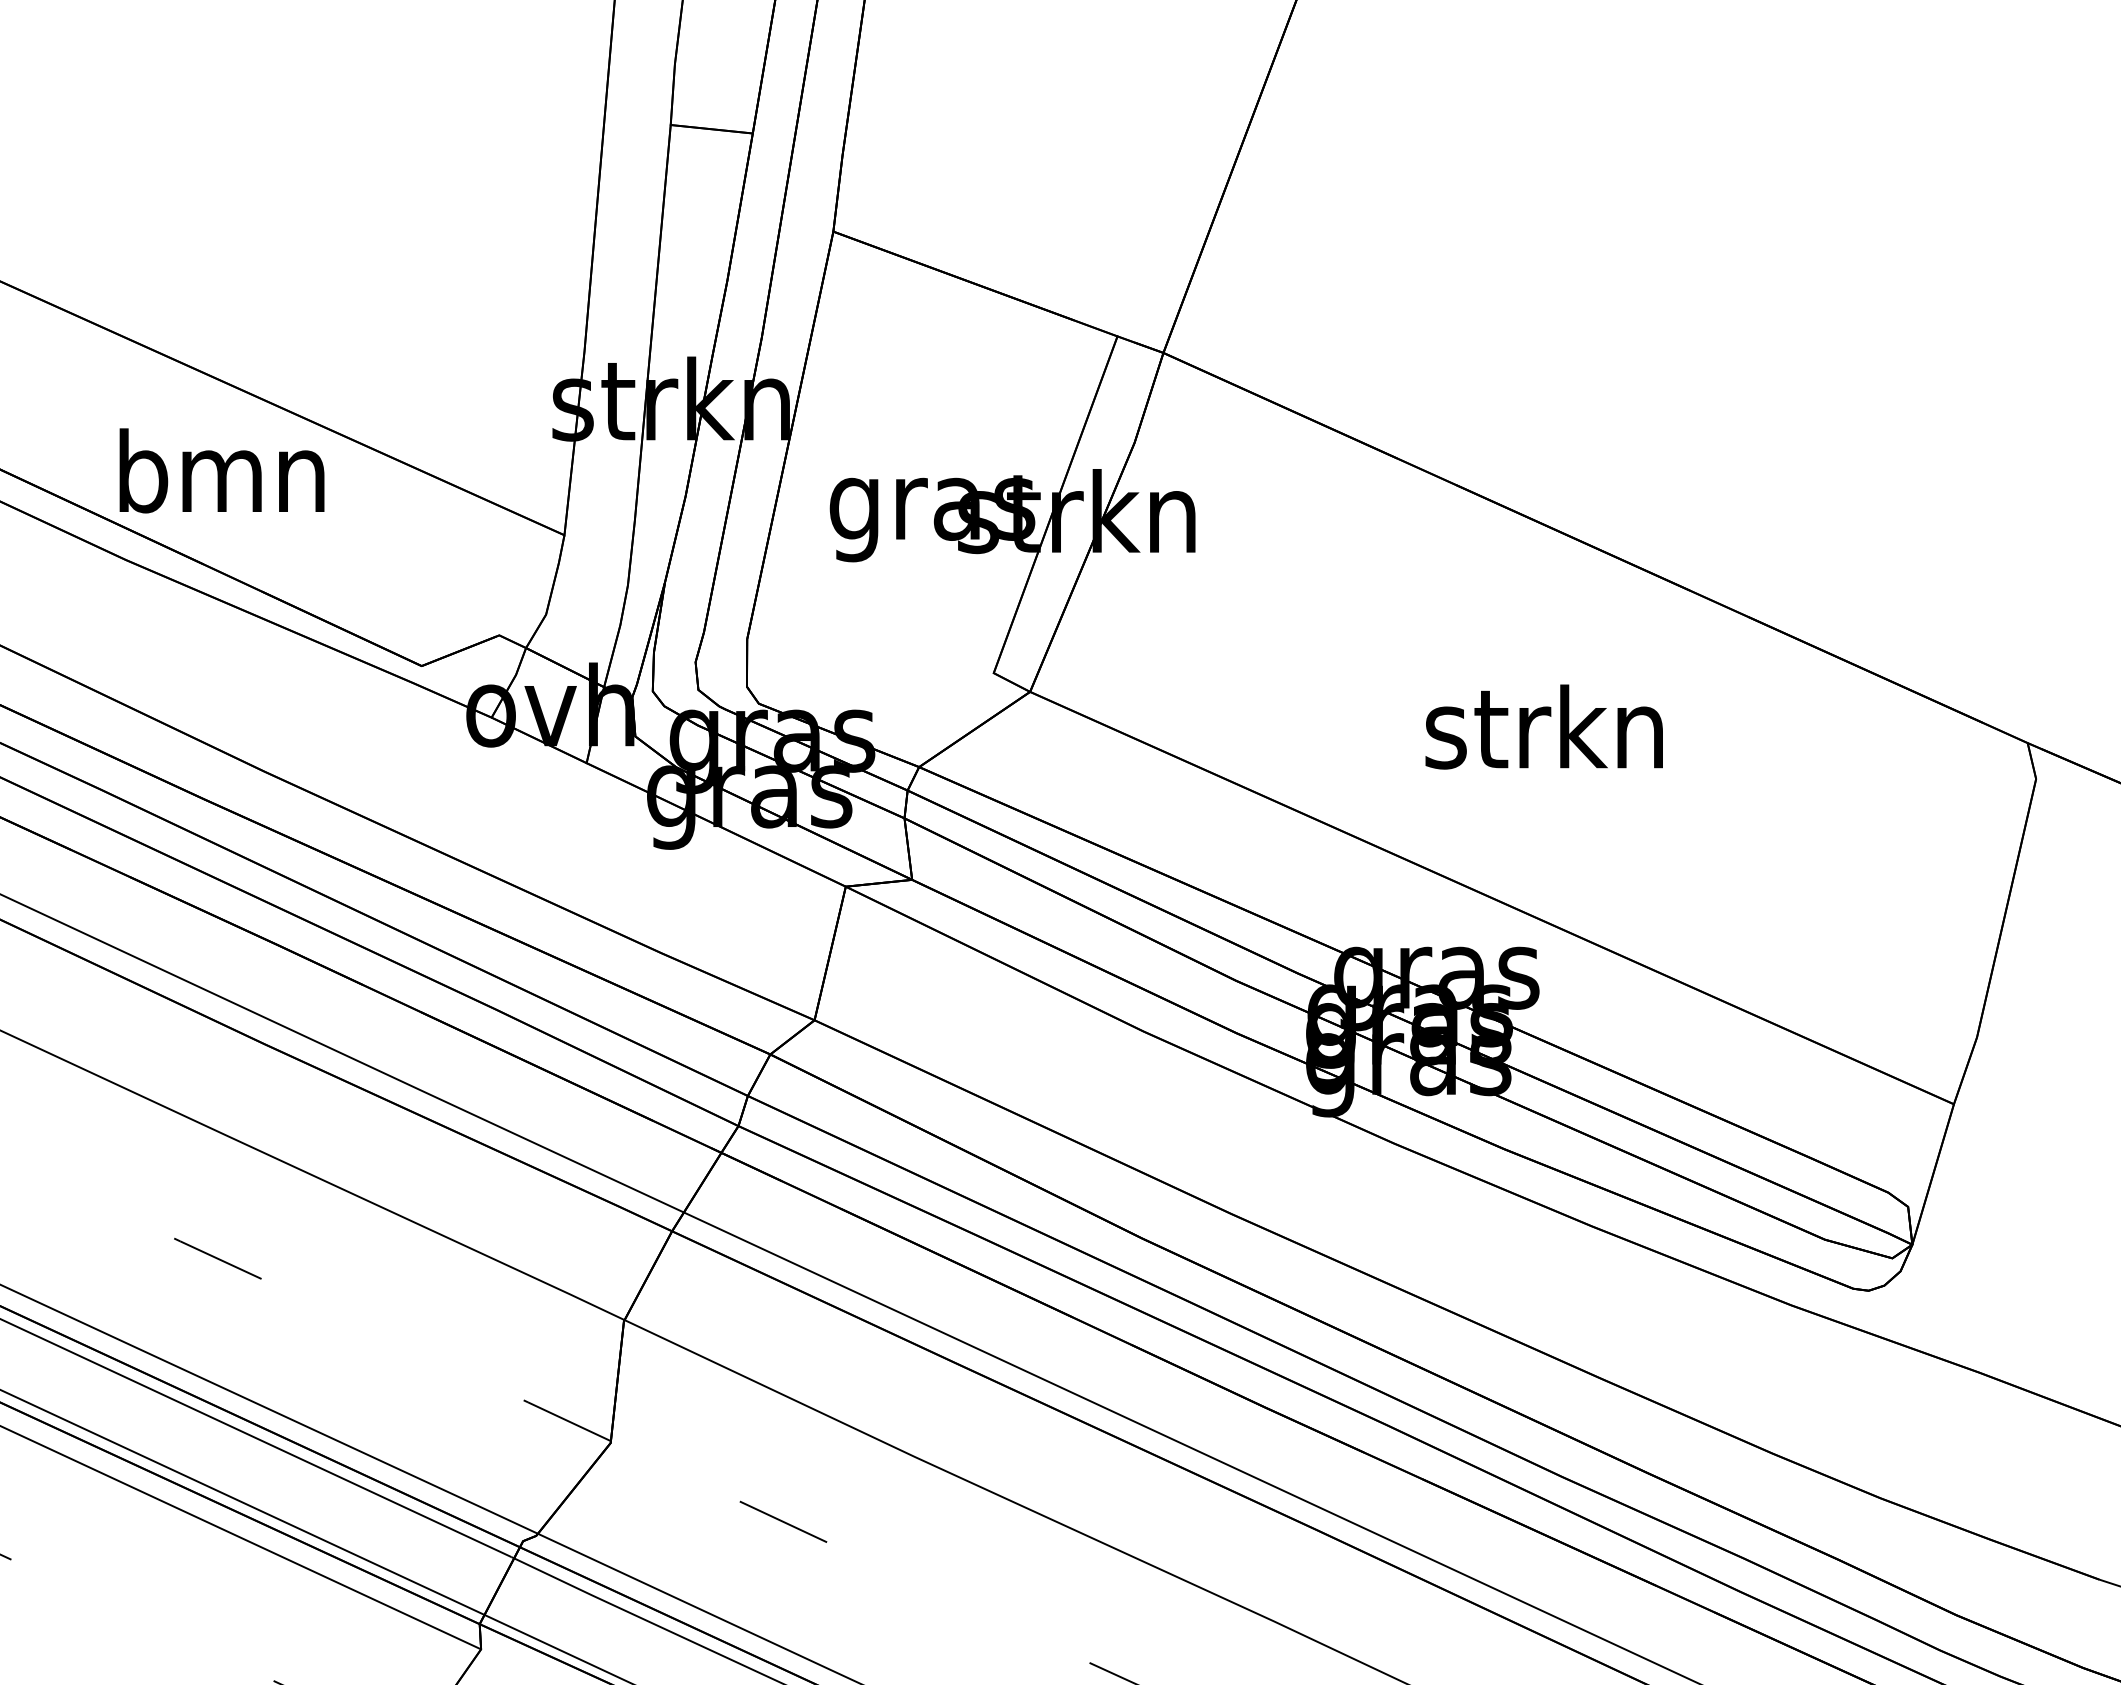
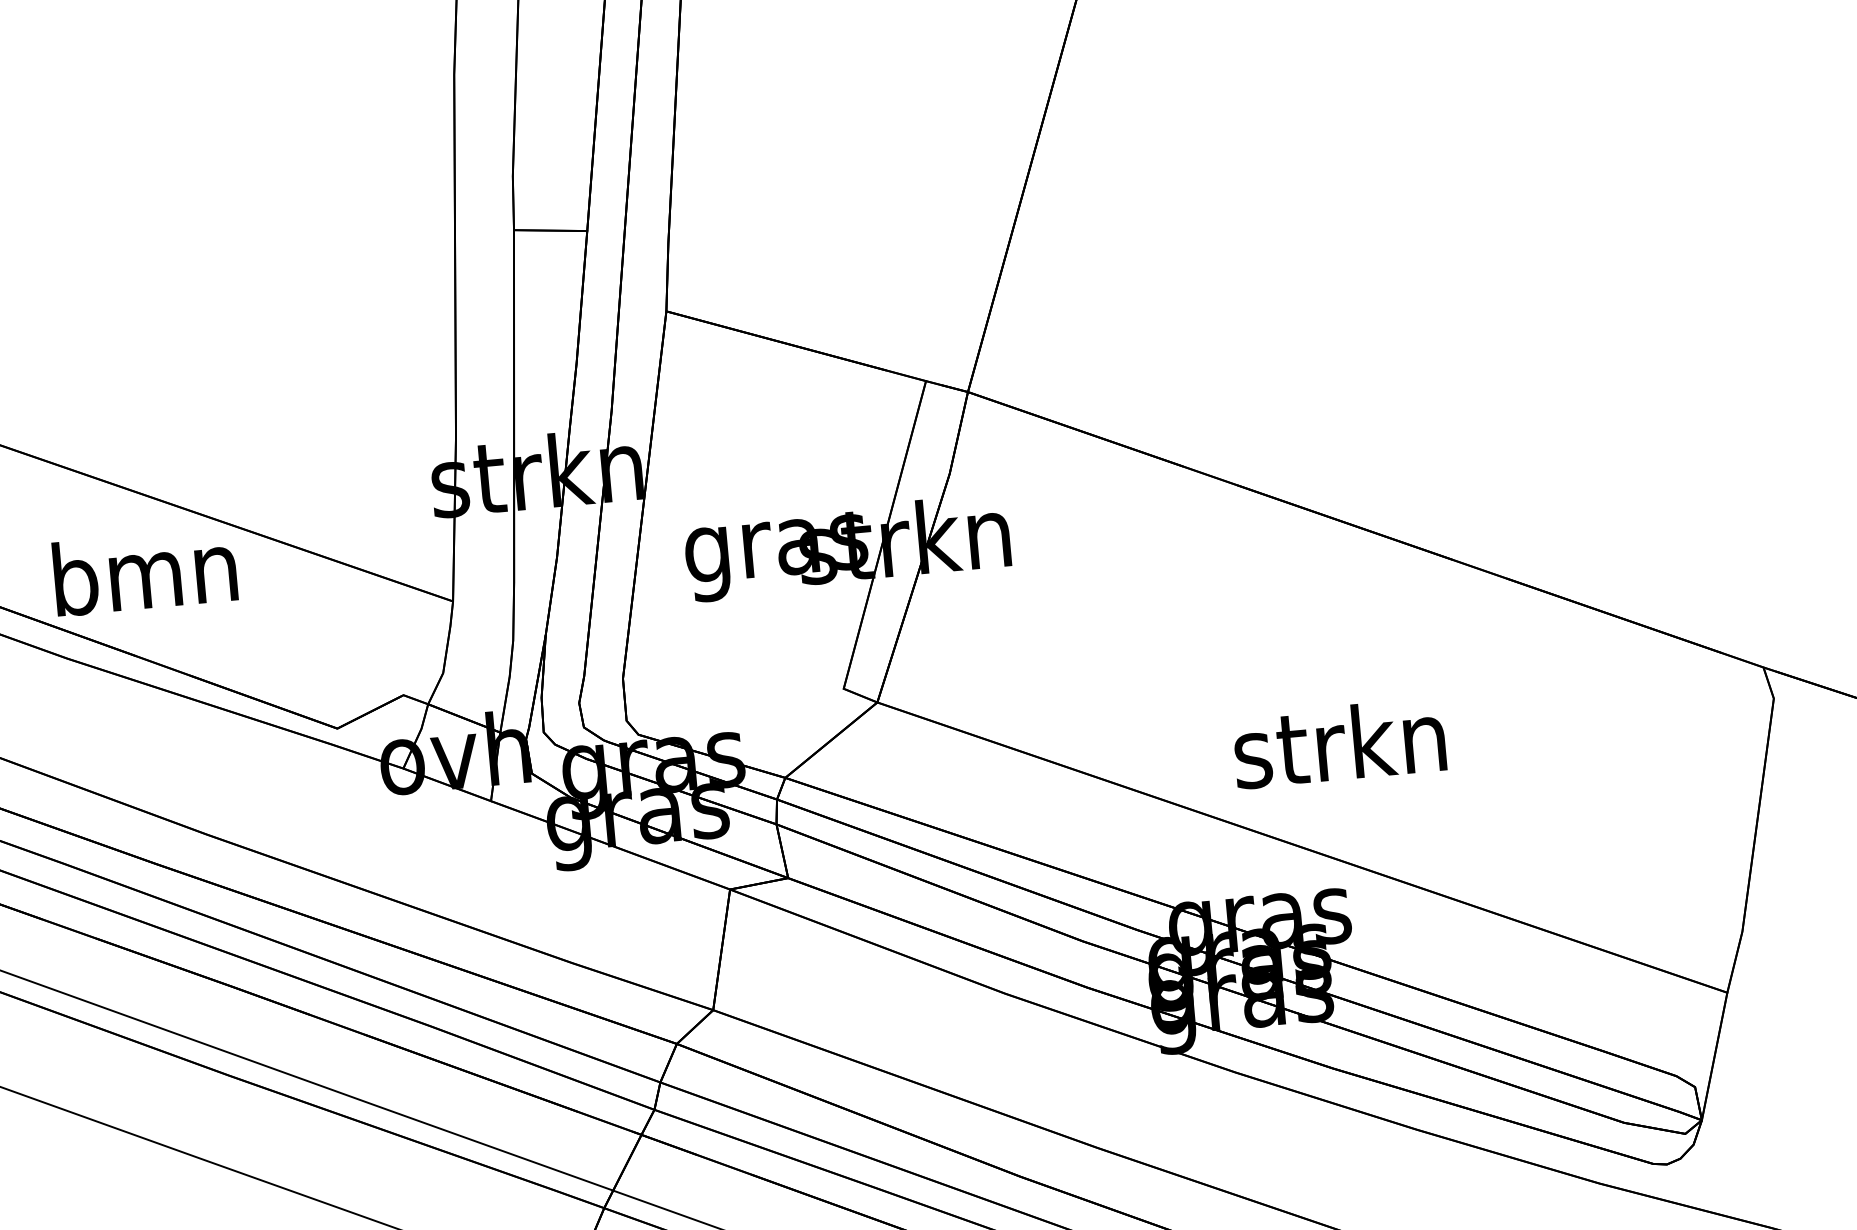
text: (1543, 726) -> (1338, 743), moved

